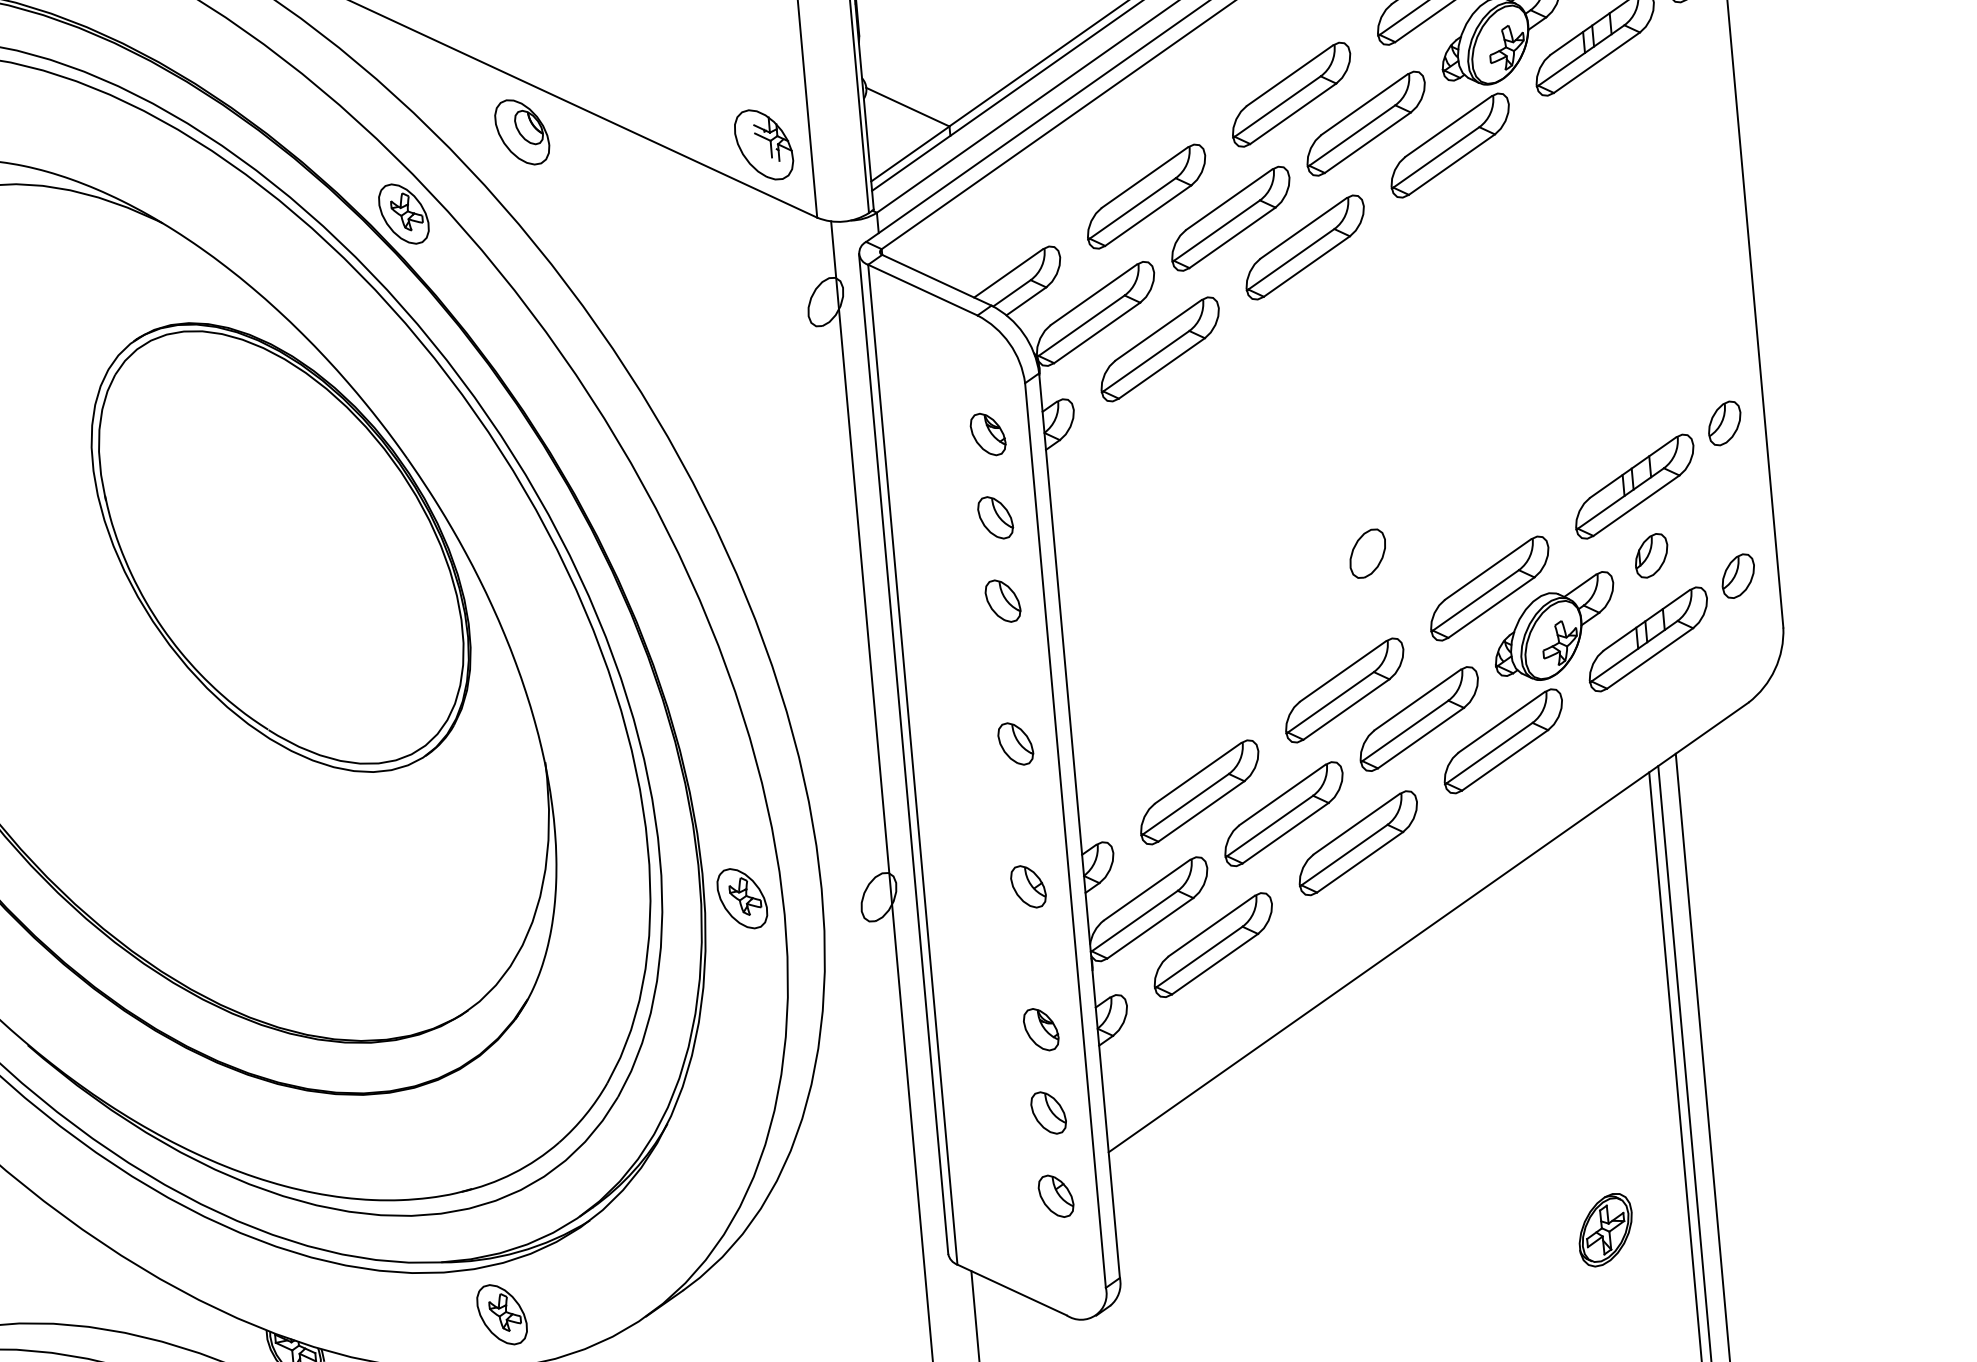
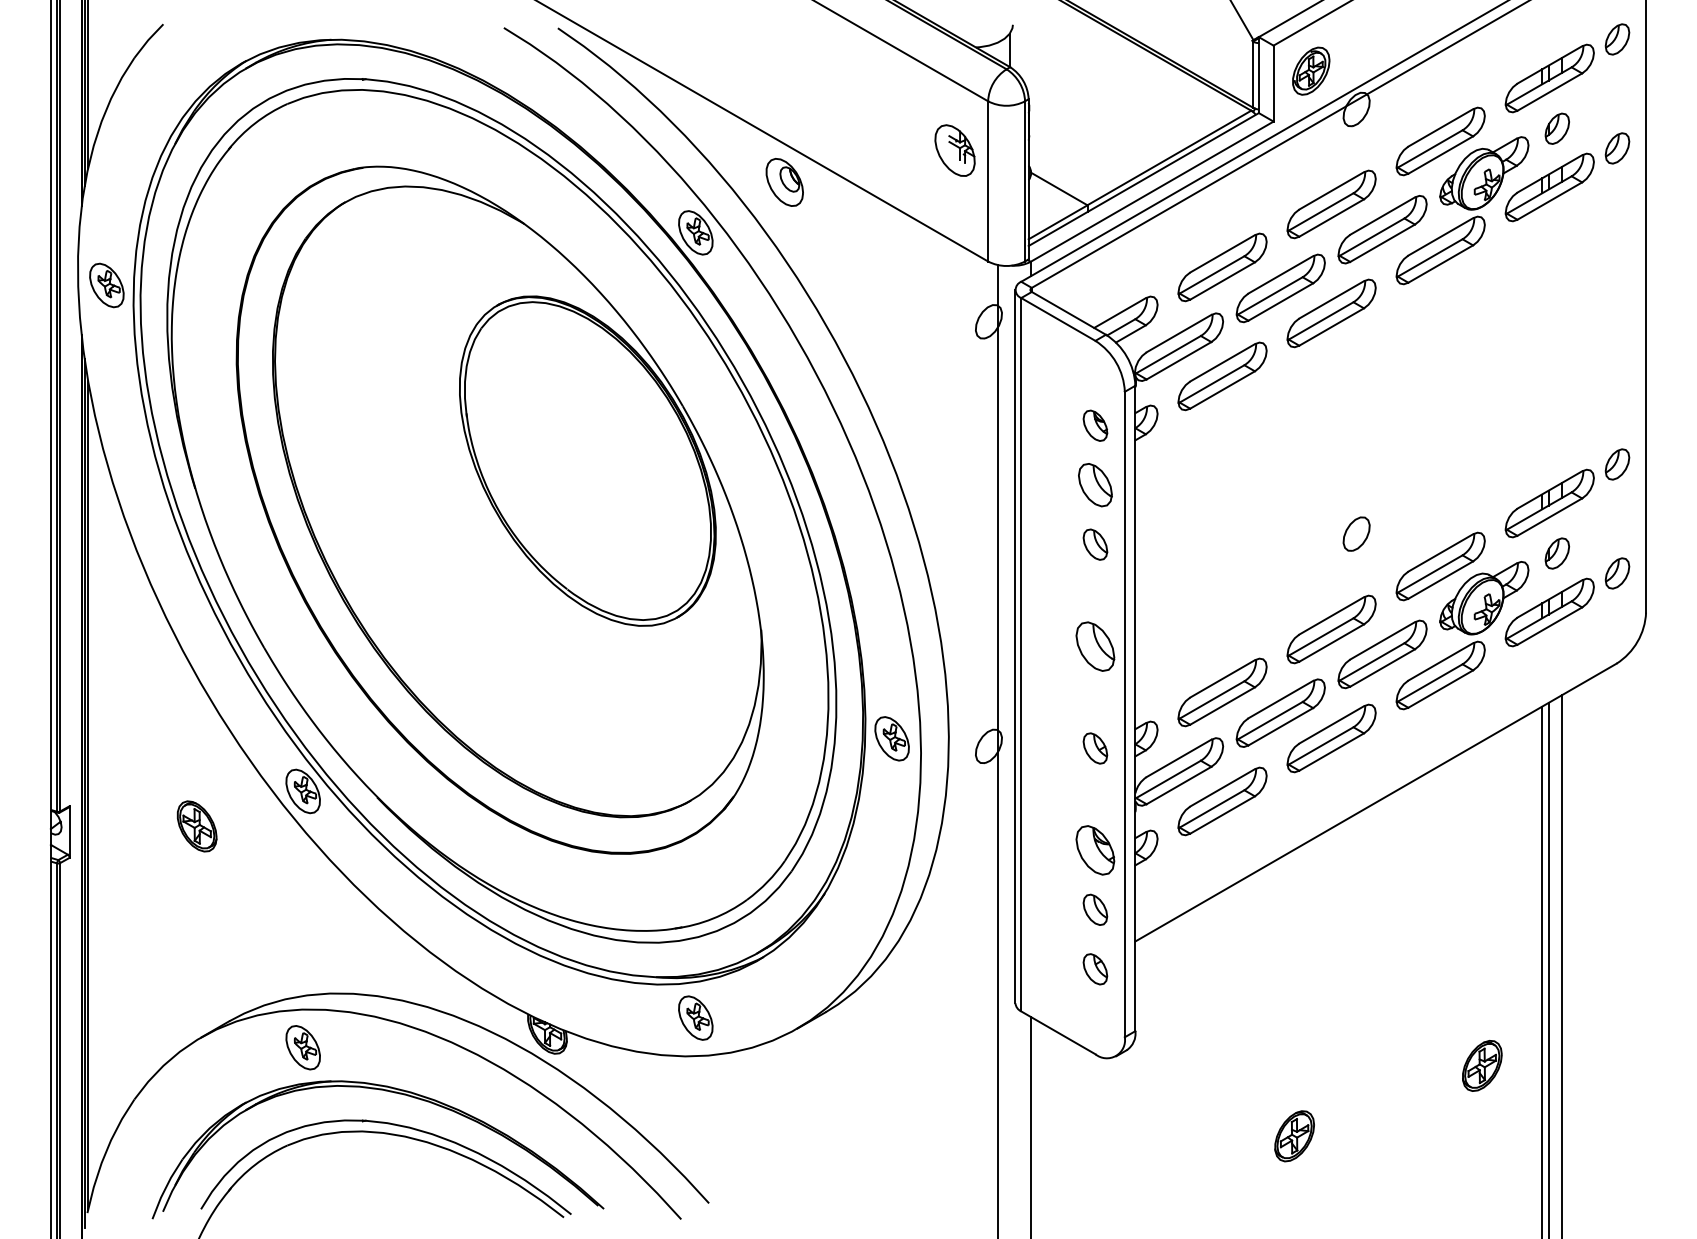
part: (763, 144) -> (954, 150), moved
part: (995, 518) -> (1095, 485), size x1.4
part: (1015, 743) -> (1095, 646), size x1.6
part: (1041, 1029) -> (1095, 850), size x1.6
part: (1605, 1229) -> (1482, 1065), moved

